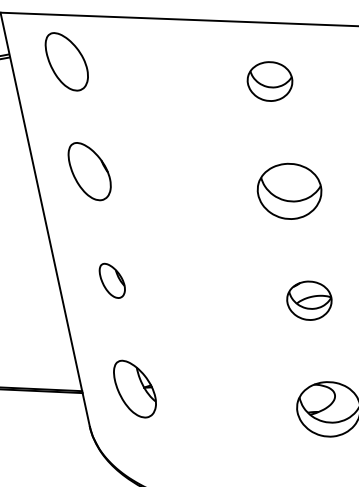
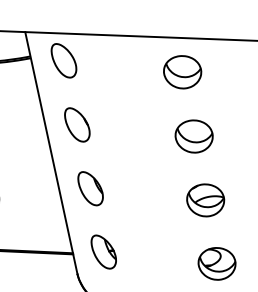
part: (269, 81) -> (182, 72), size x1.43
part: (112, 280) -> (90, 188), size x1.67
part: (308, 300) -> (205, 200), size x1.43

